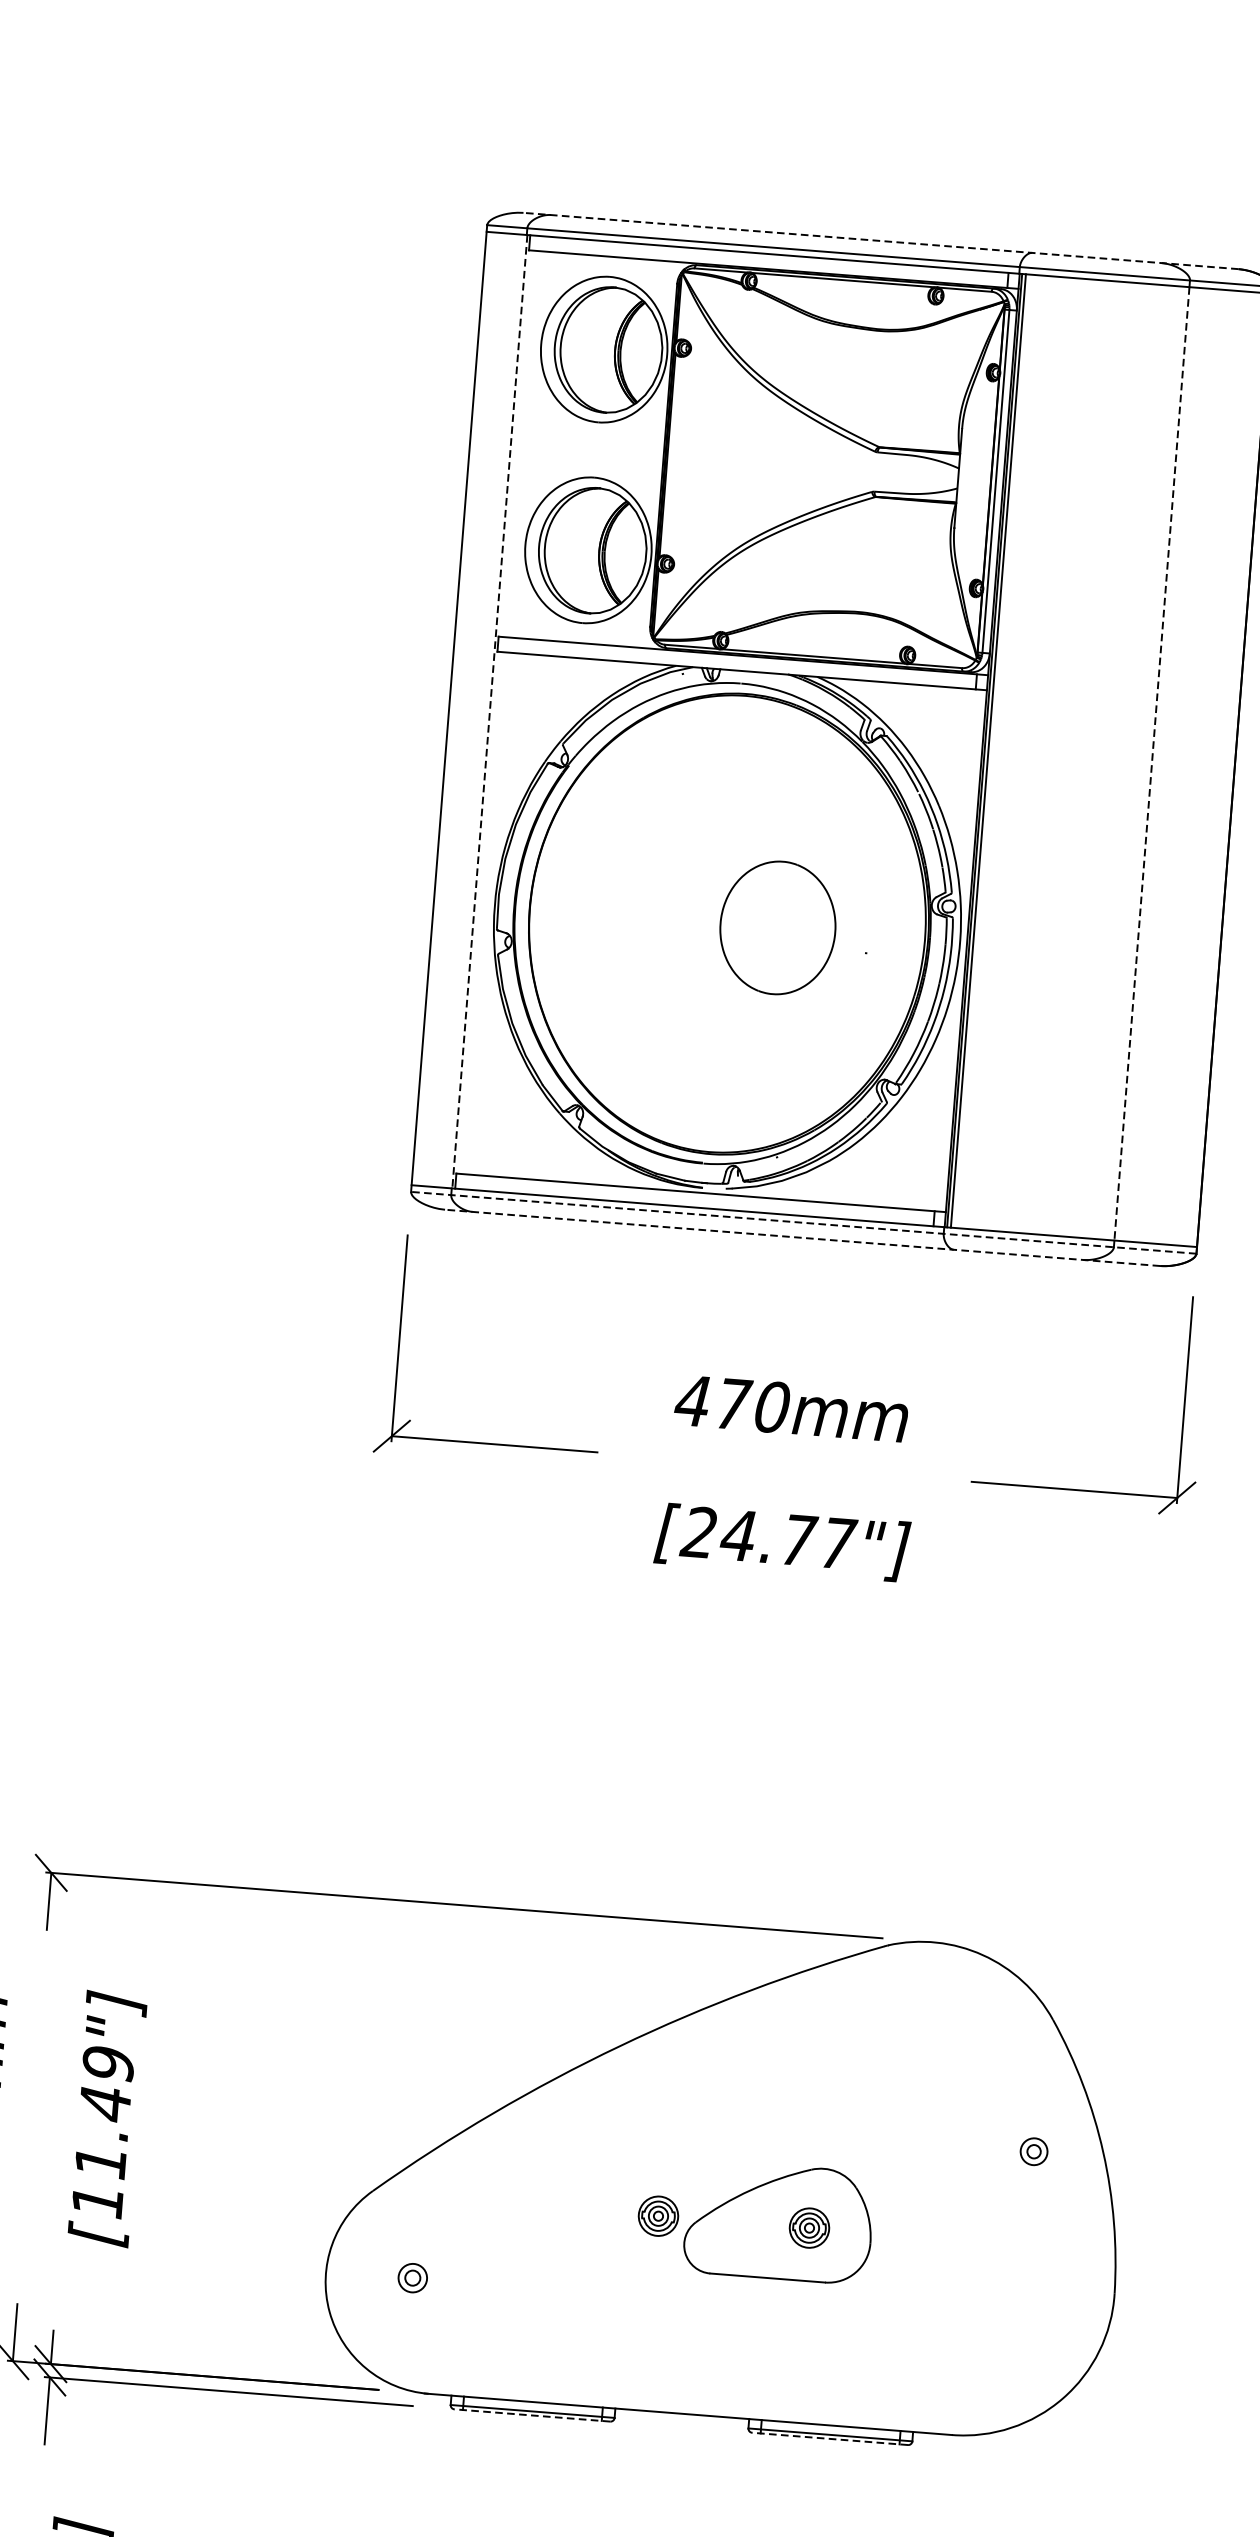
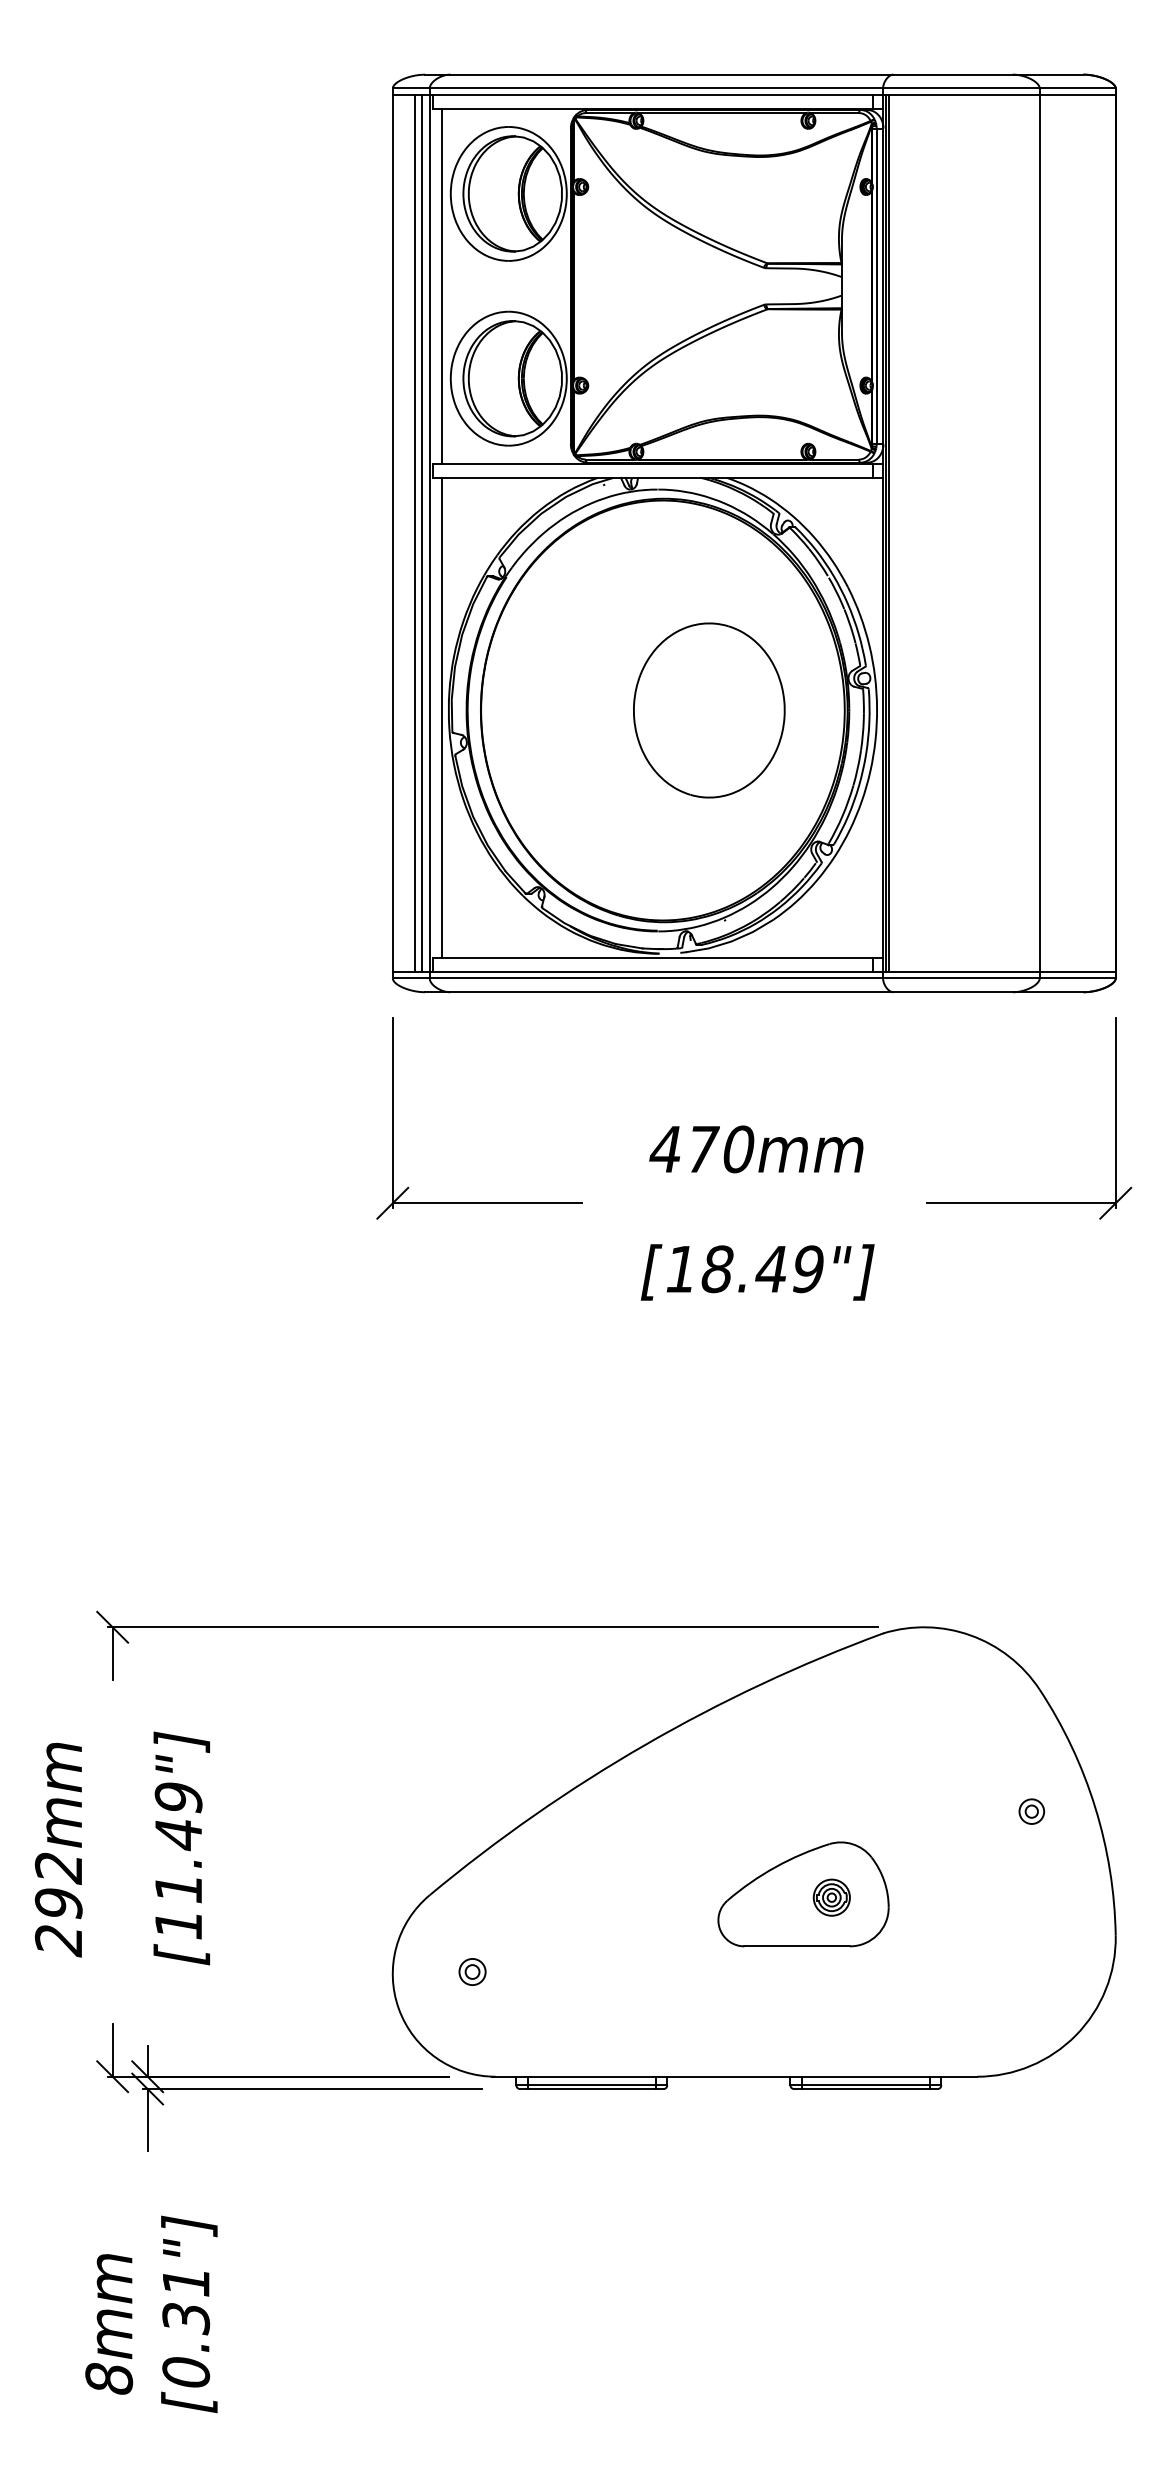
line: (880, 240) -> (753, 74), dashed -> solid
line: (524, 444) -> (442, 286), added
line: (472, 710) -> (414, 533), added
line: (480, 711) -> (421, 533), added
line: (490, 711) -> (430, 533), dashed -> solid
line: (1151, 763) -> (1039, 533), dashed -> solid
line: (487, 913) -> (442, 718), added
part: (778, 927) -> (709, 710), size x1.43
line: (802, 1222) -> (753, 978), dashed -> solid
line: (801, 1238) -> (753, 992), dashed -> solid
text: (768, 1538) -> (744, 1269), [24.77"] -> [18.49"]
part: (658, 2215) -> (692, 1897), removed
line: (531, 2415) -> (591, 2089), dashed -> solid
line: (829, 2439) -> (865, 2089), dashed -> solid

